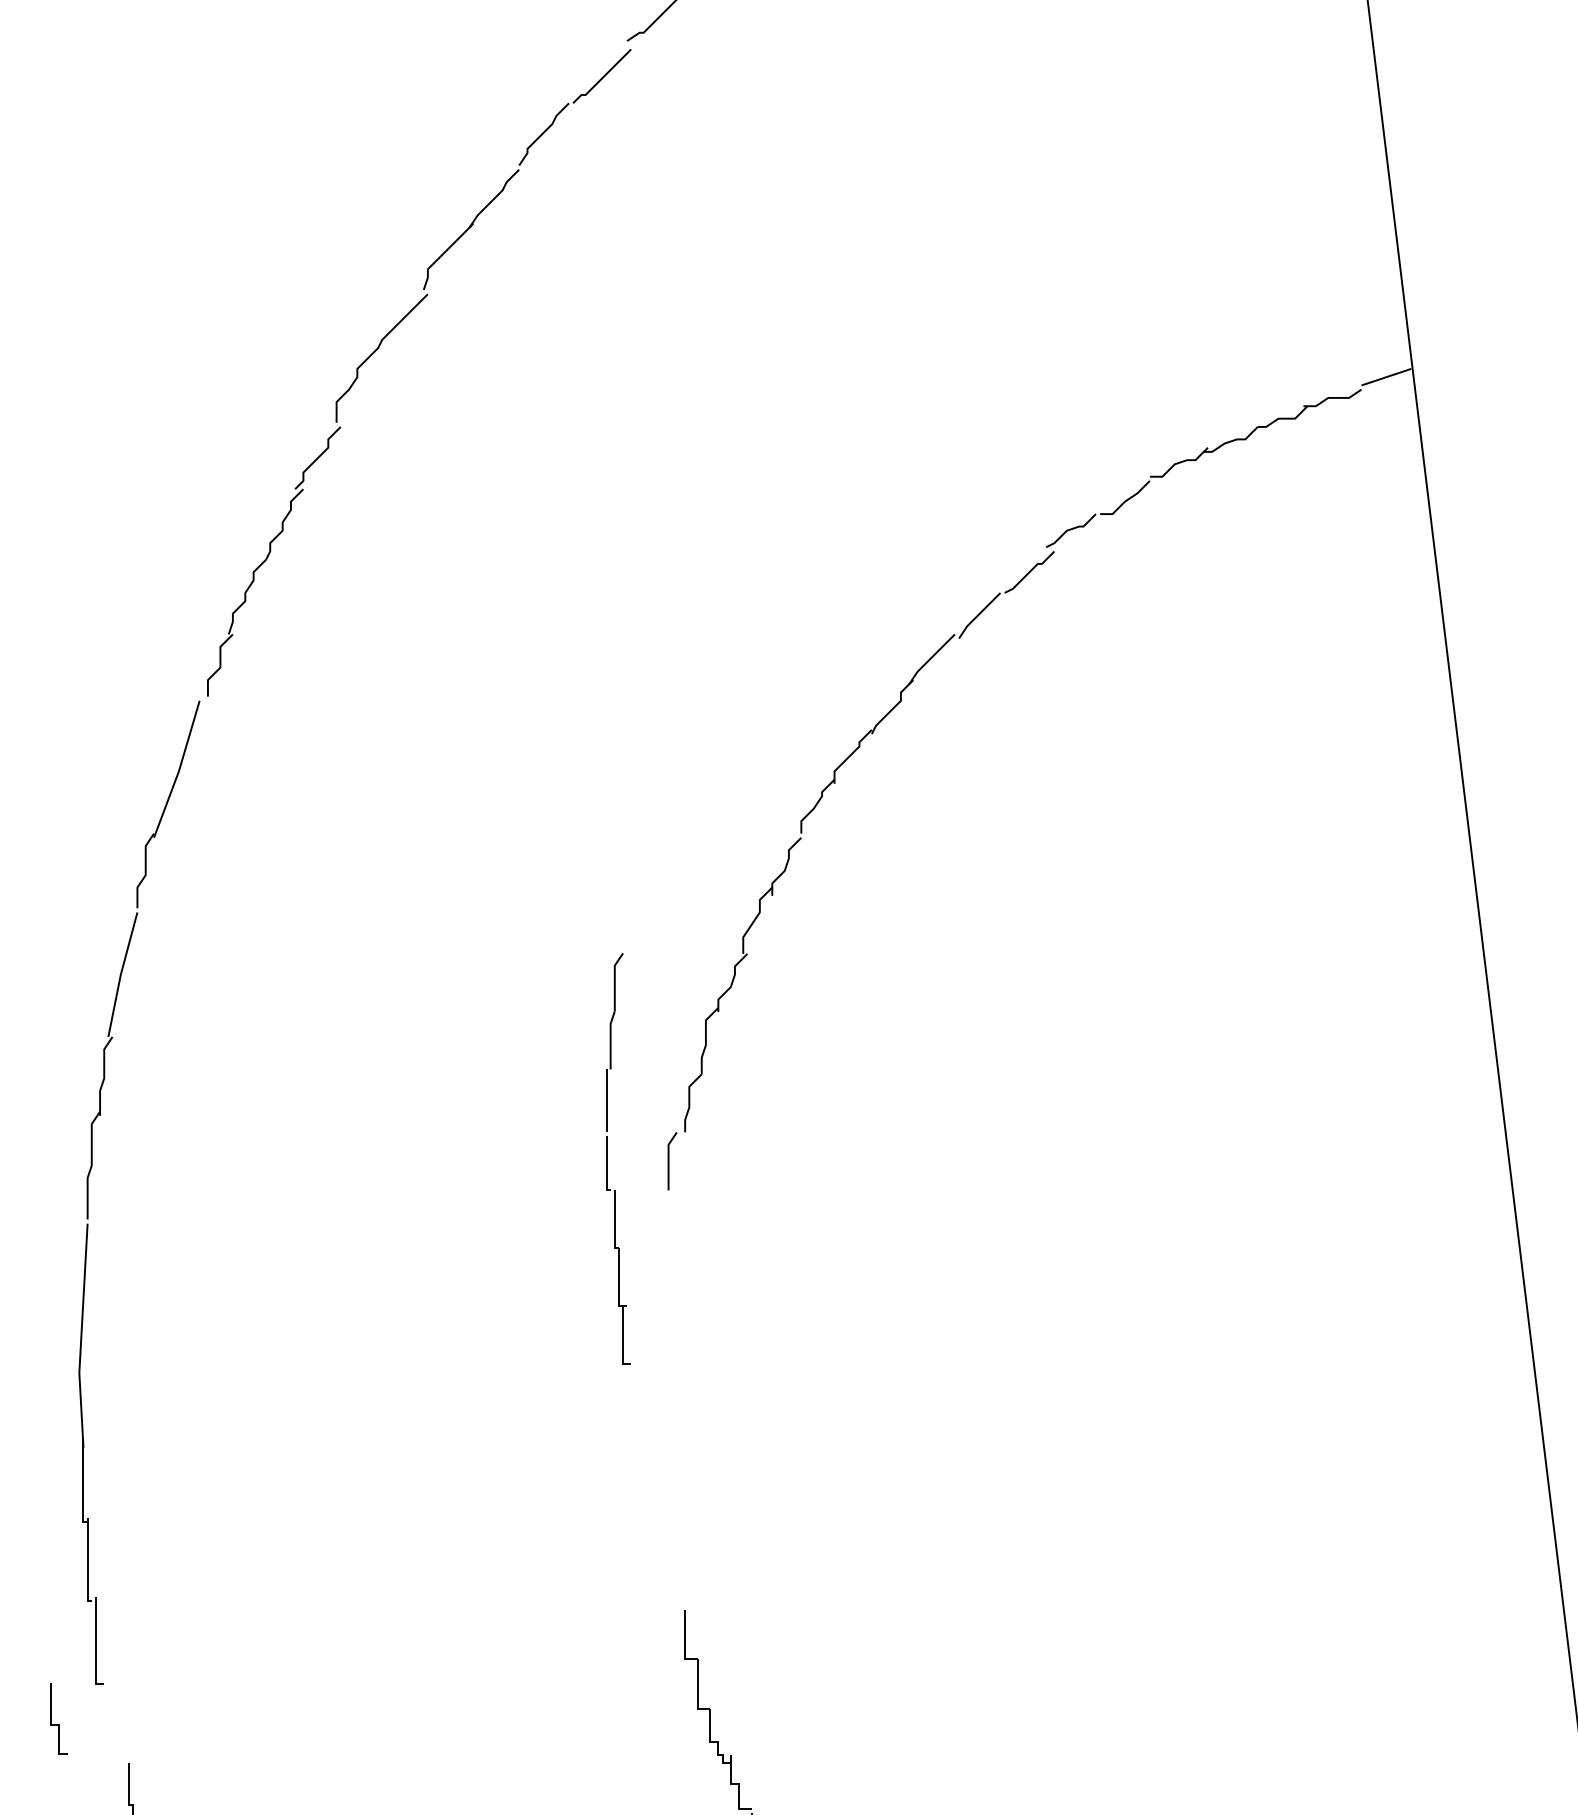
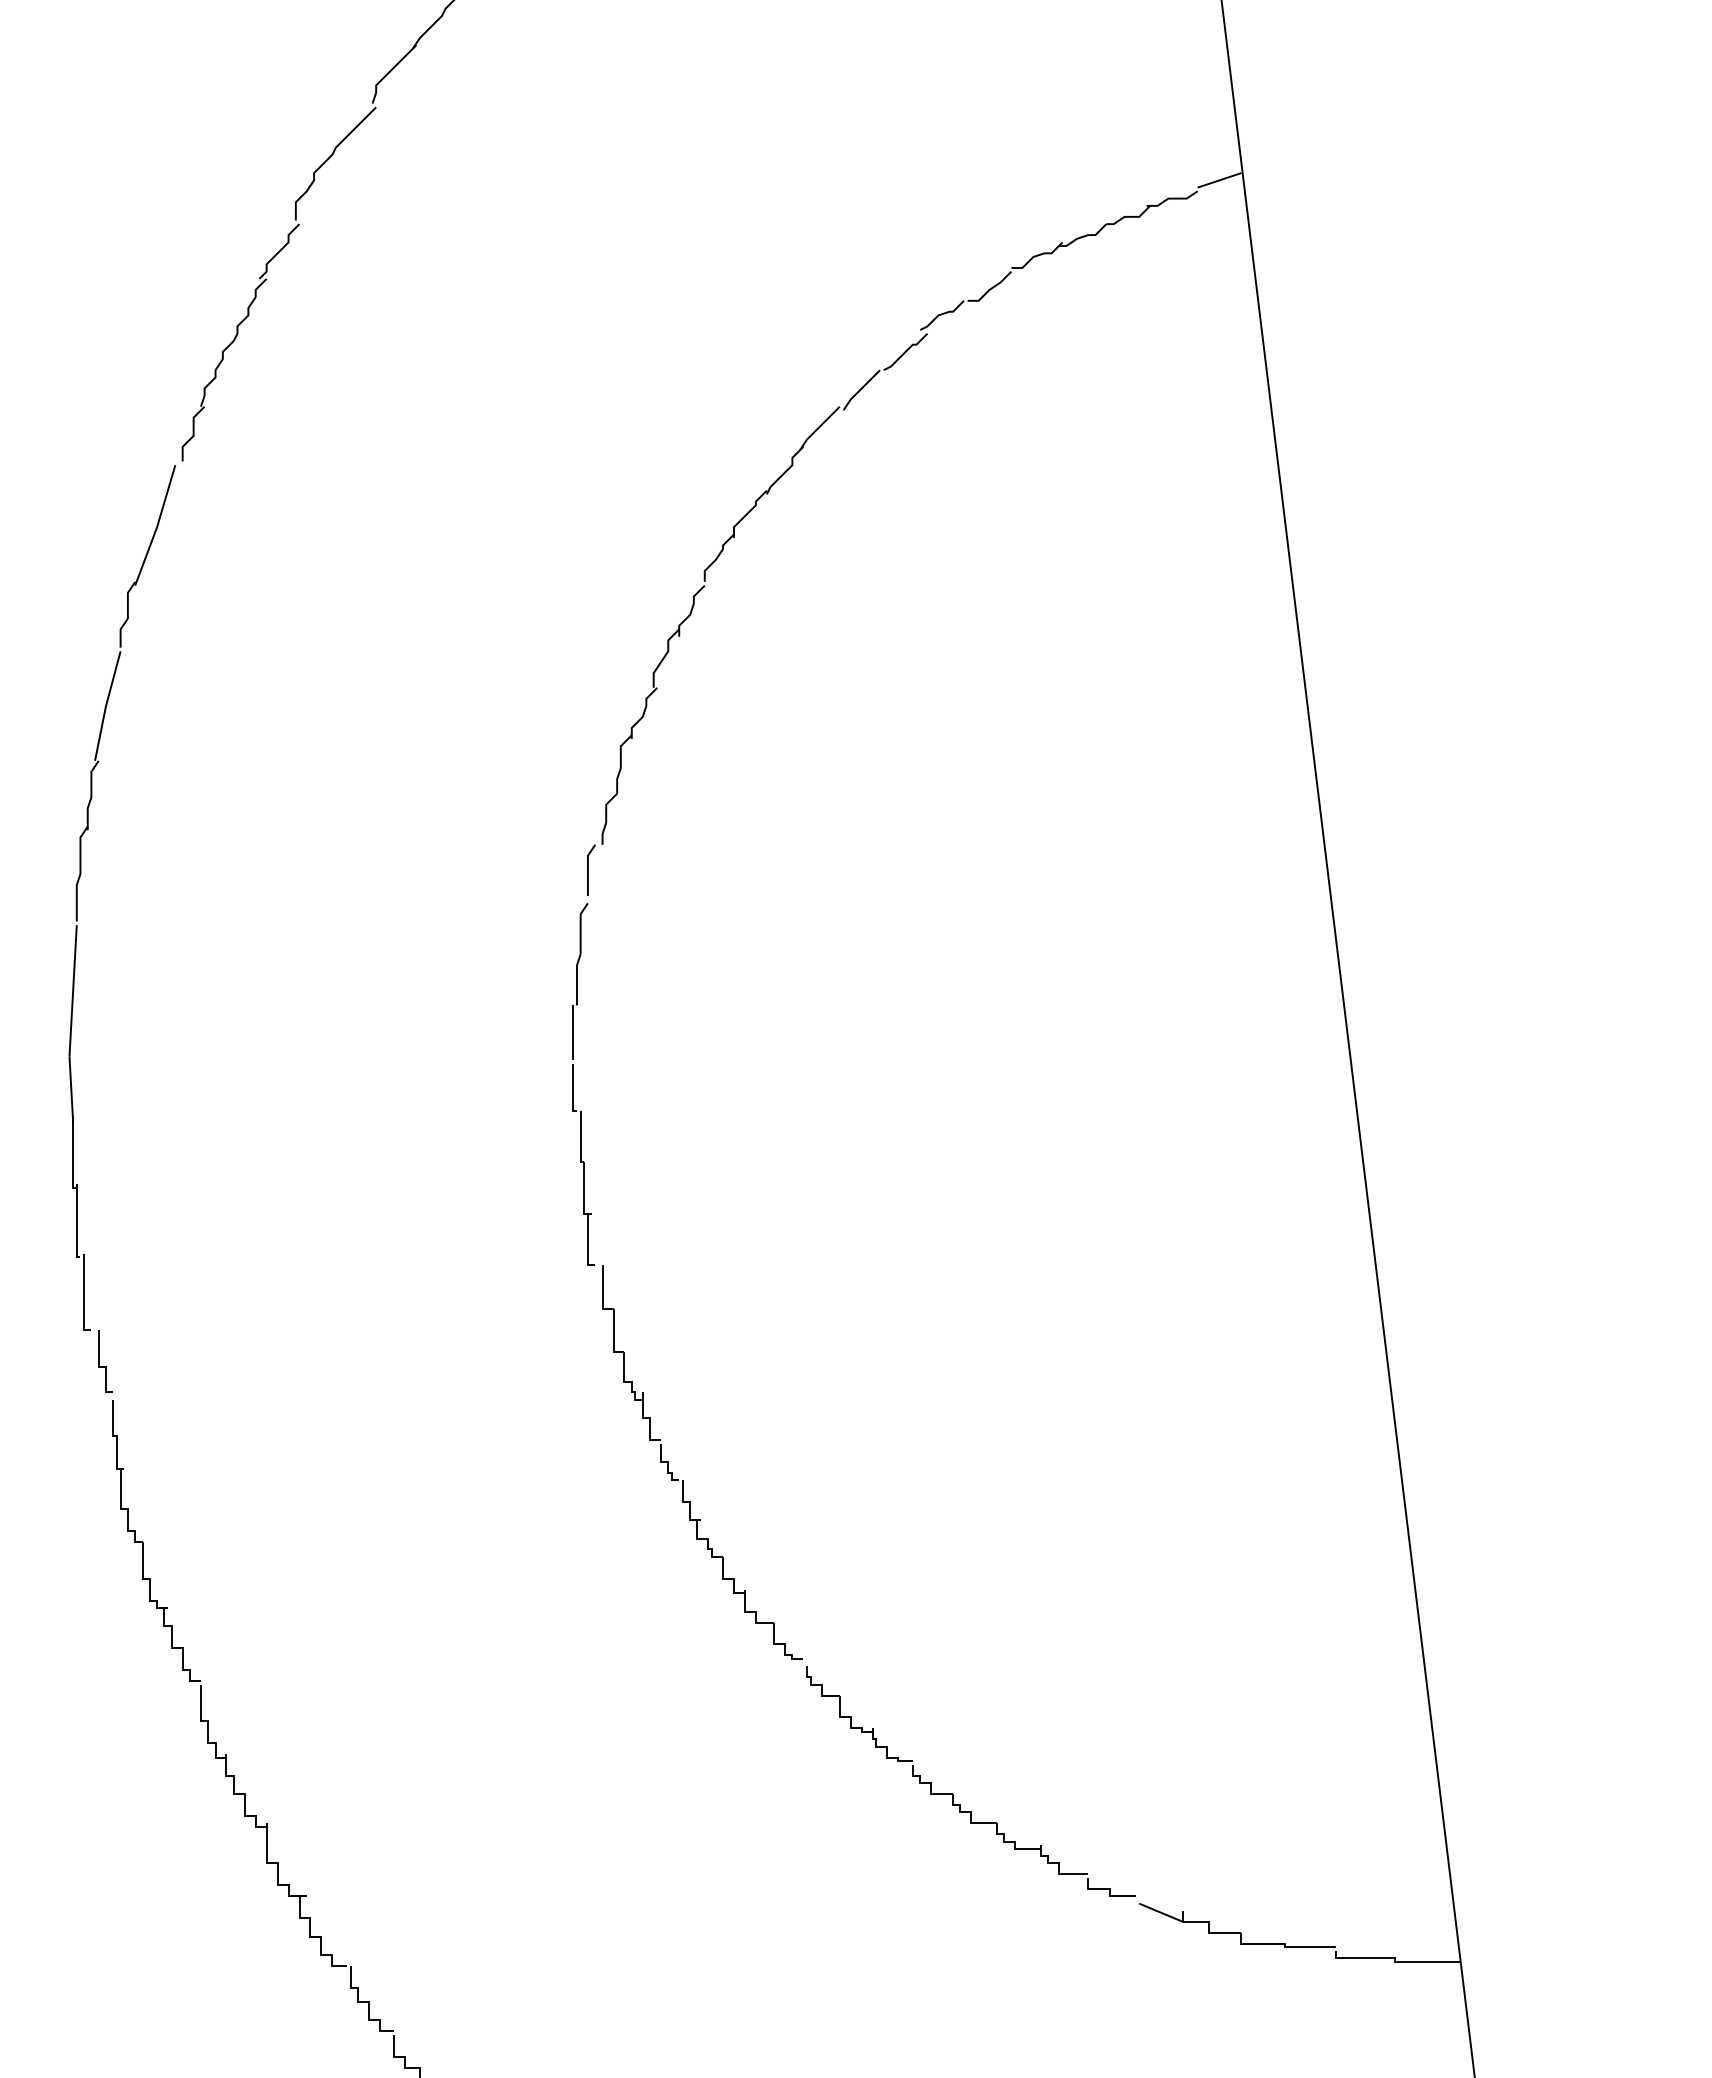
part: (606, 1159) -> (573, 1084), moved
curve: (58, 1724) -> (105, 1366), moved

